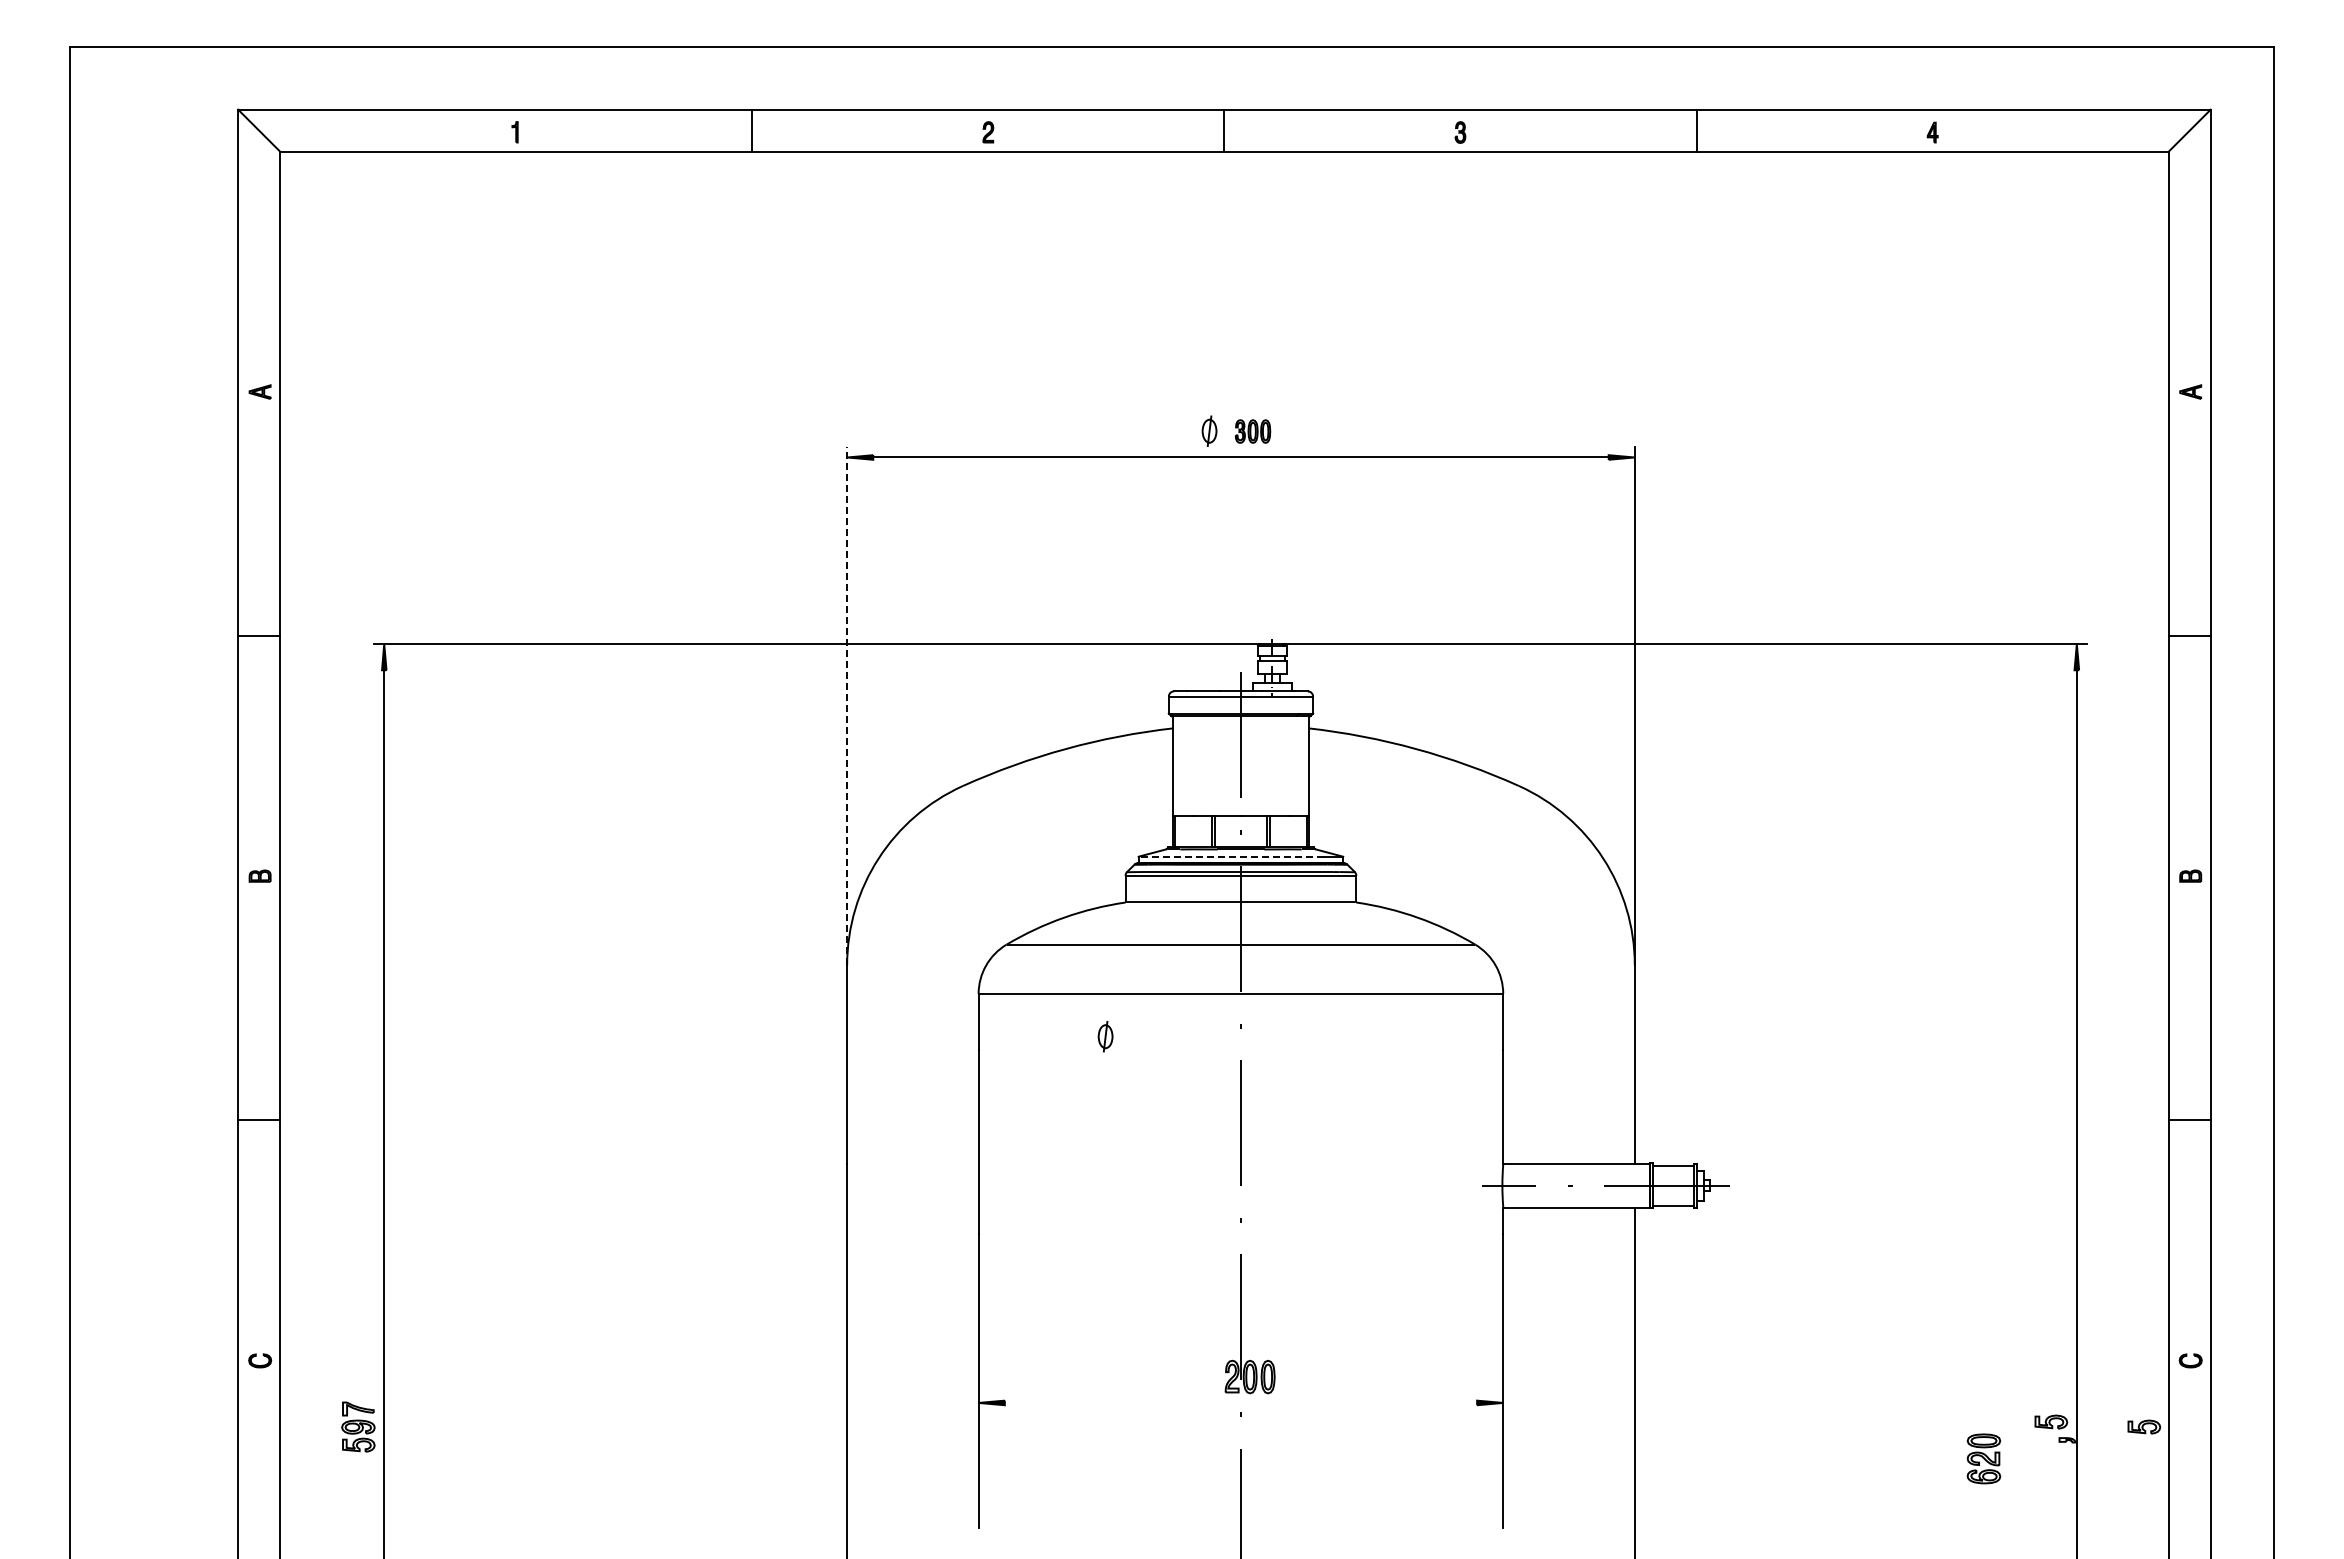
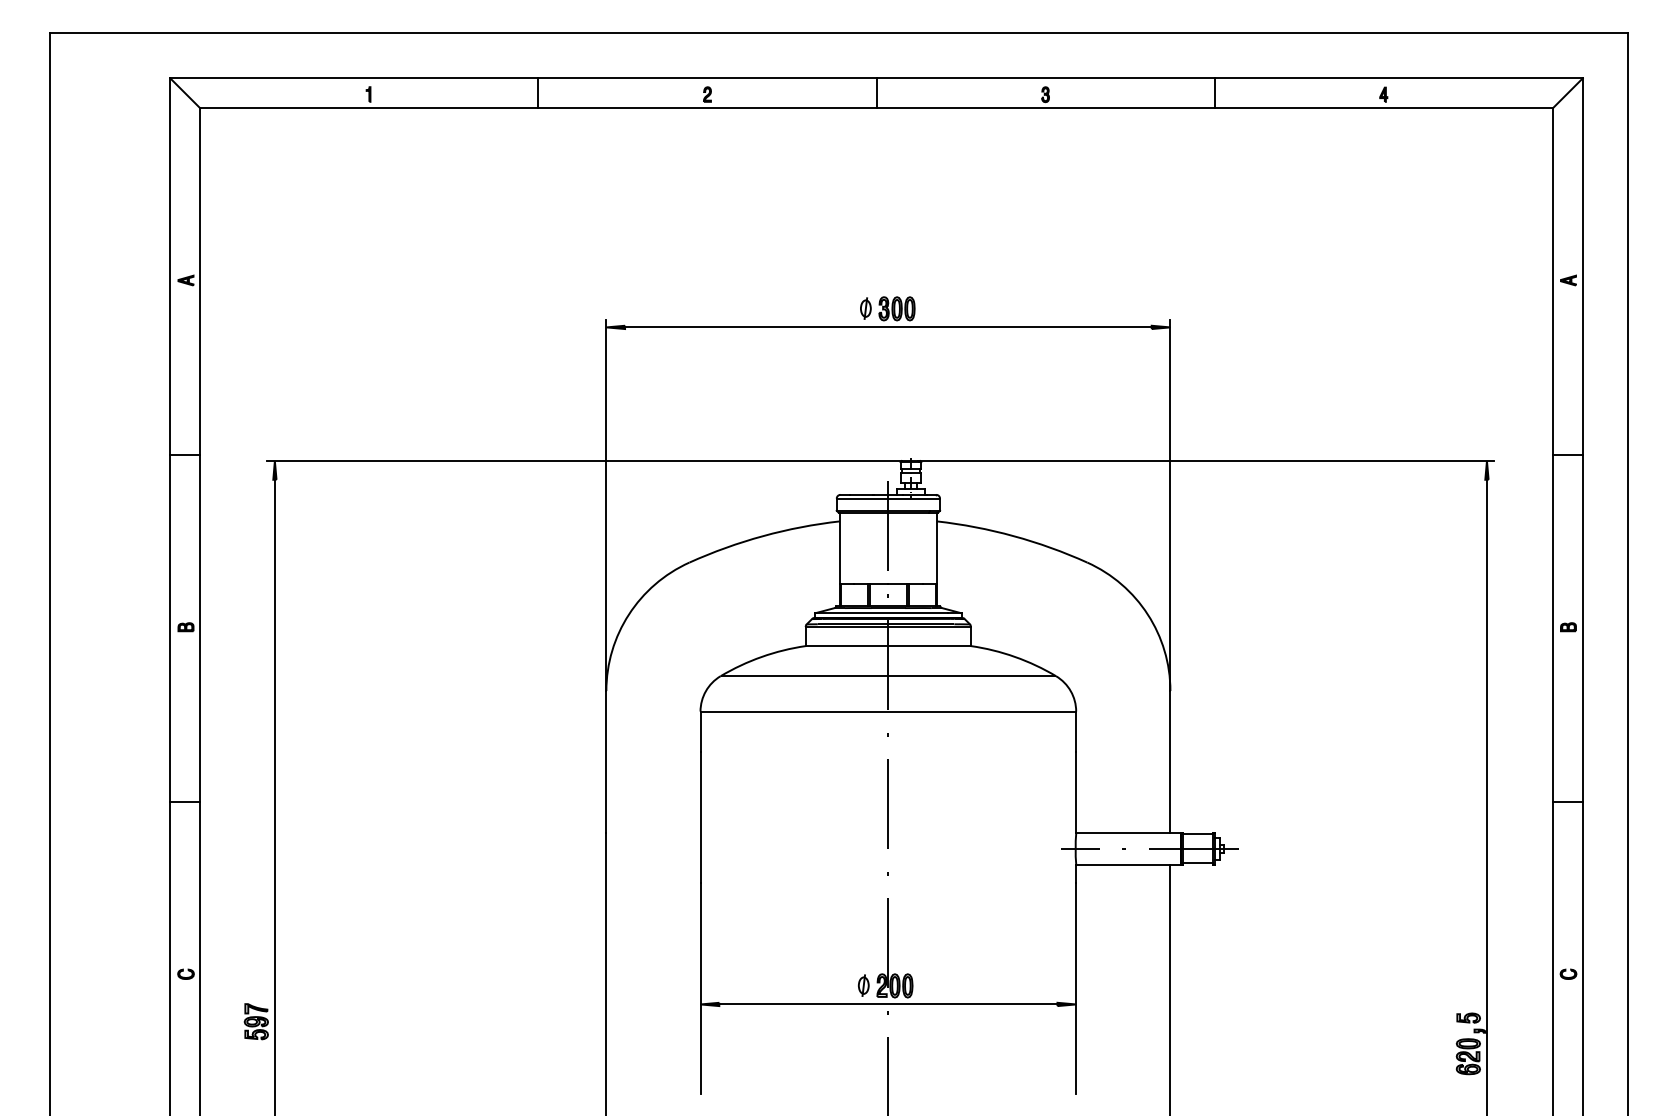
part: (1252, 431) -> (896, 308), size x1.43
line: (847, 705) -> (606, 505), dashed -> solid
line: (1231, 856) -> (881, 613), dashed -> solid
part: (1105, 1036) -> (863, 985), moved
line: (1240, 1402) -> (888, 1004), added
part: (2144, 1426) -> (1535, 1021), removed
part: (1983, 1458) -> (1468, 1056), moved

